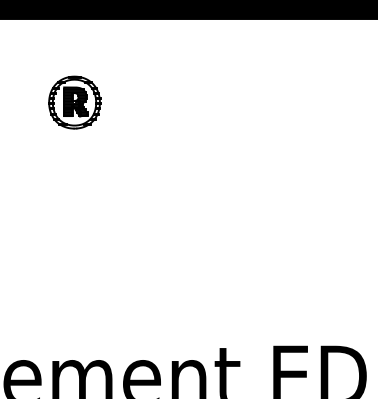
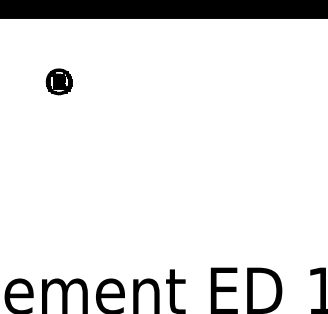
part: (74, 102) -> (58, 81), size x0.62

